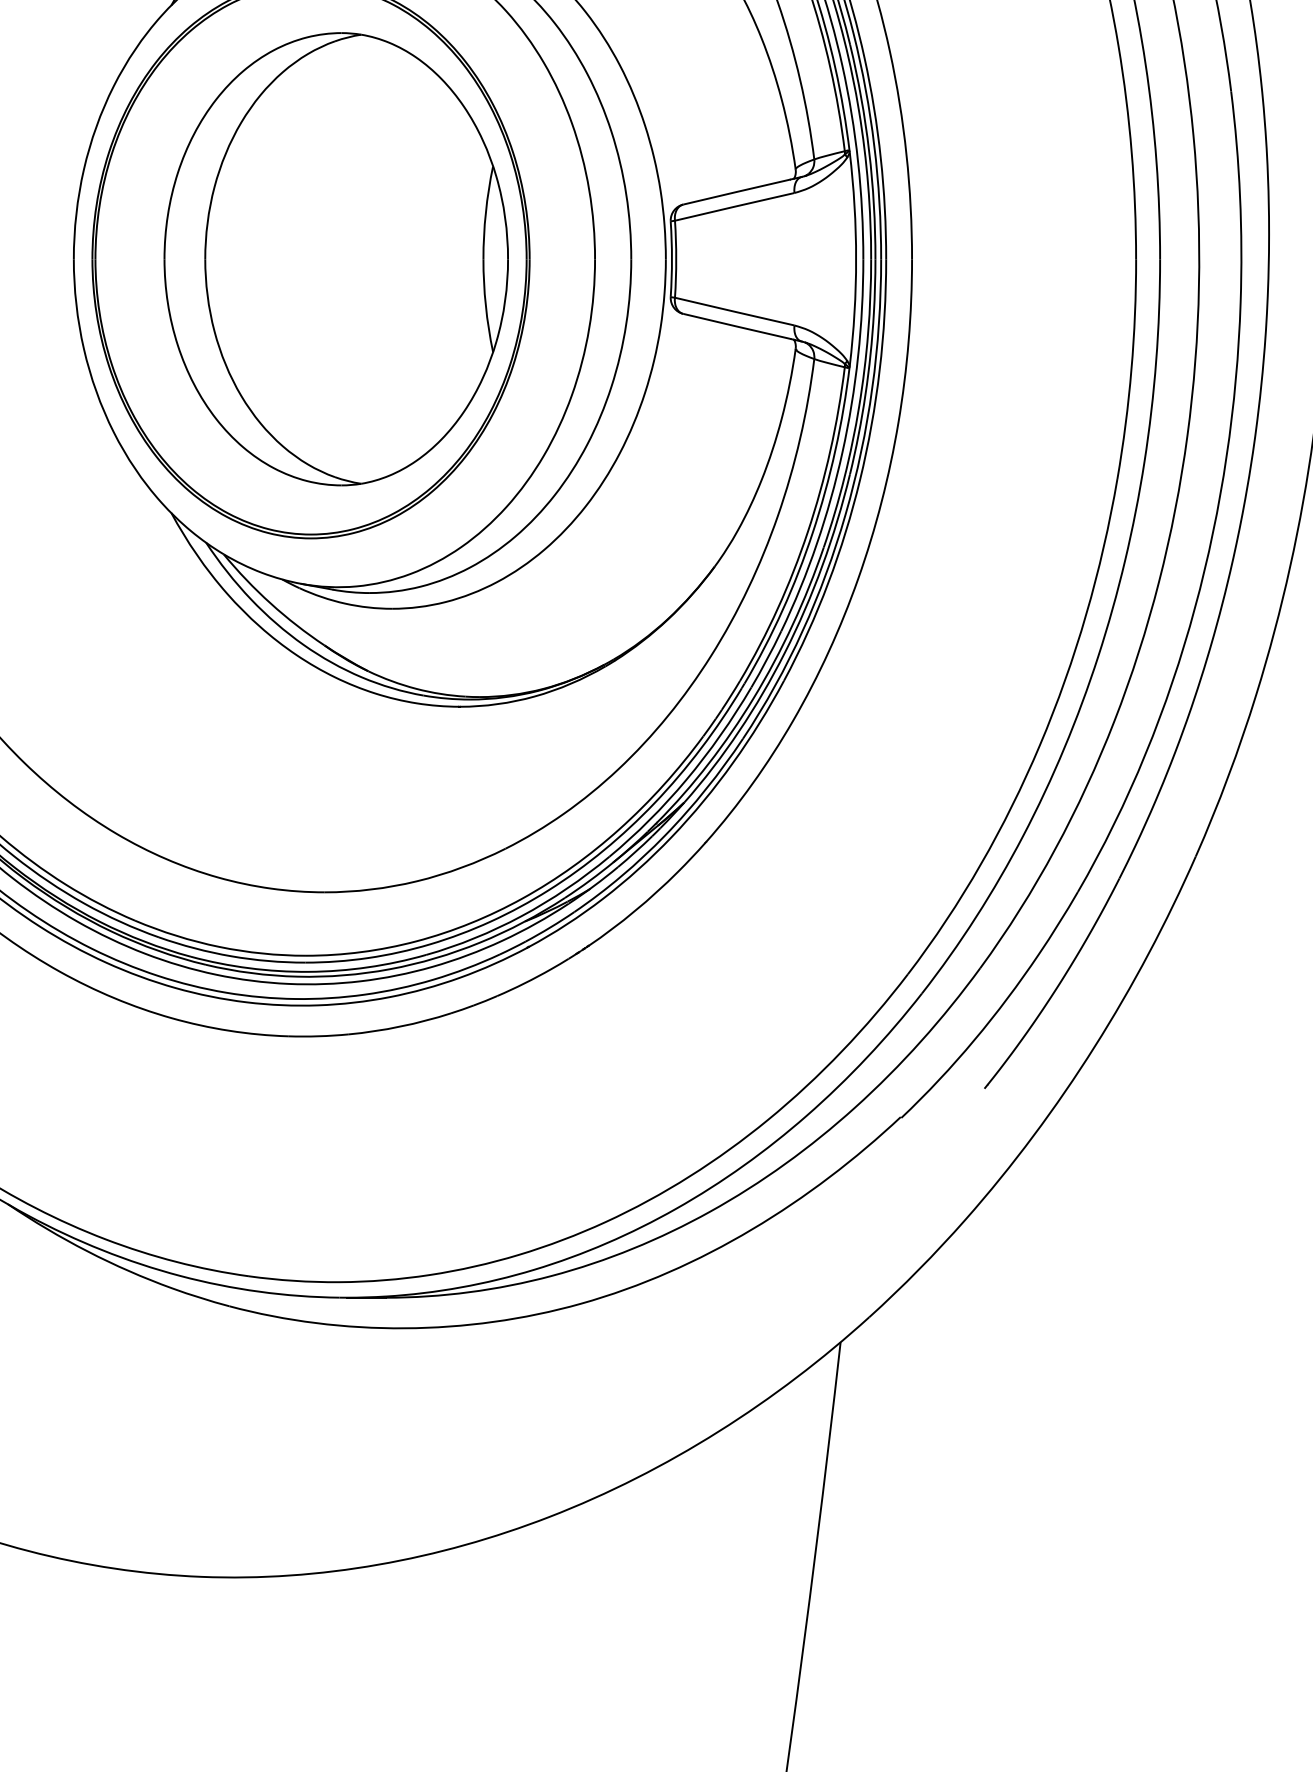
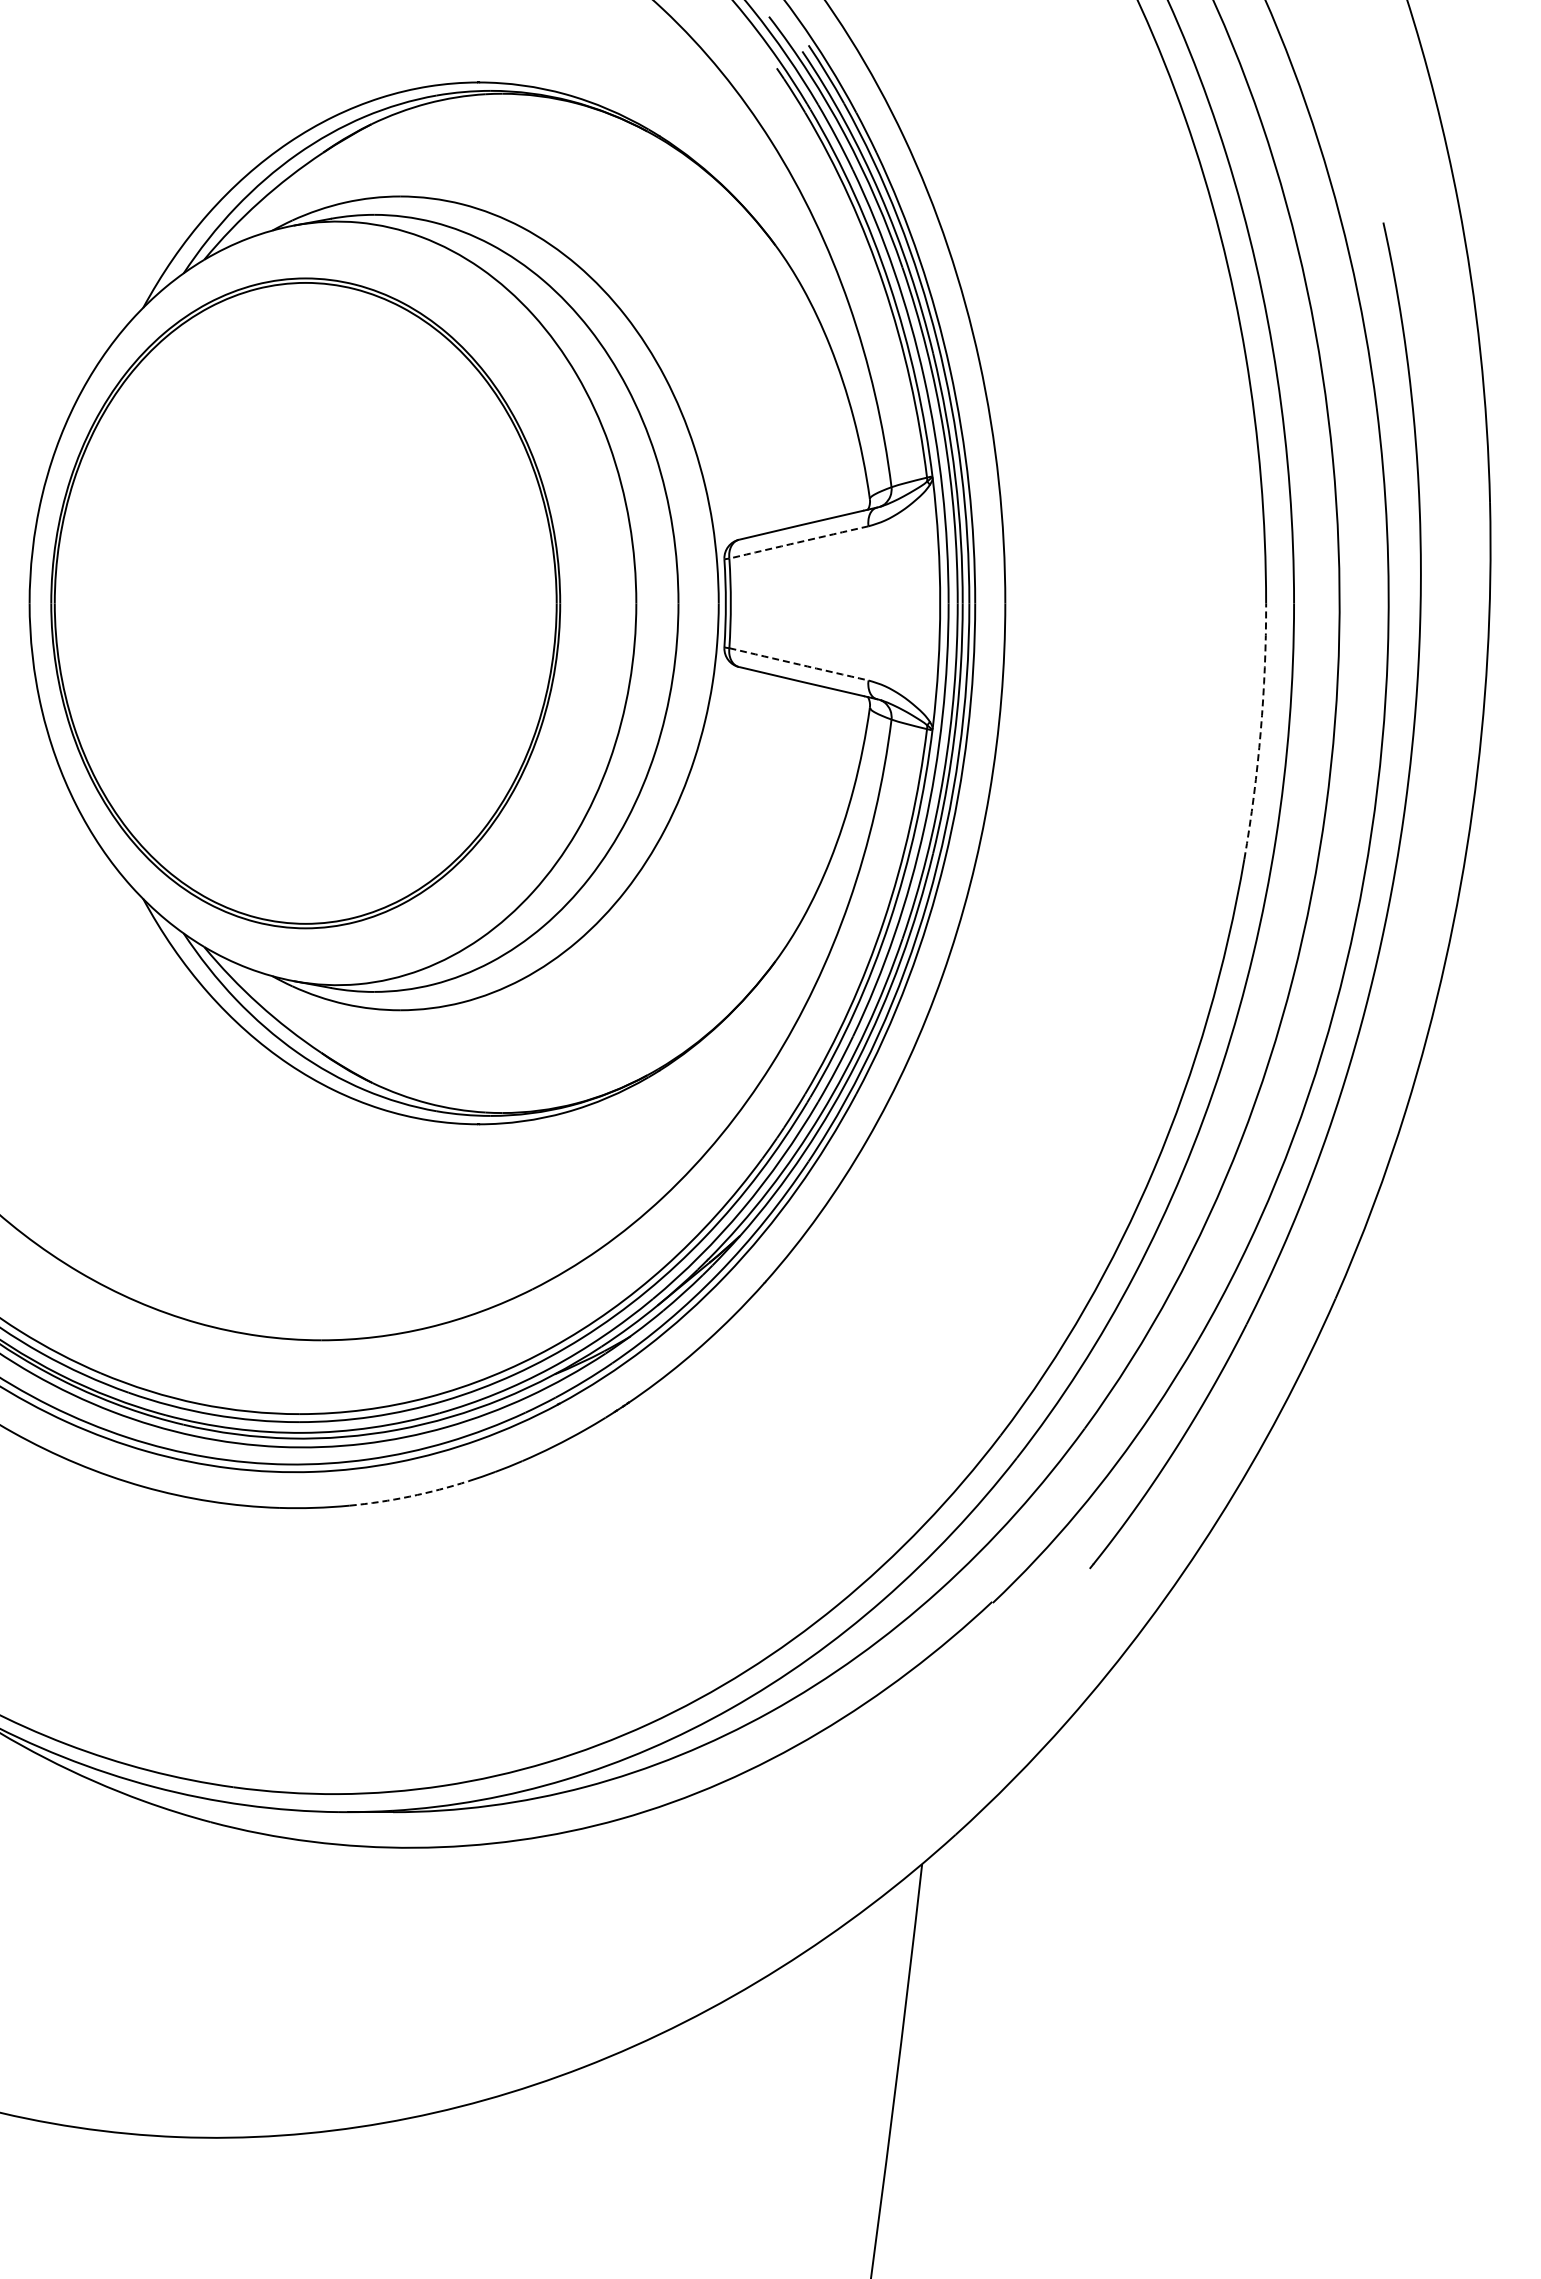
arc: (734, 206) -> (798, 542), solid -> dashed
part: (335, 259) -> (334, 603), removed
arc: (734, 311) -> (798, 664), solid -> dashed
arc: (1131, 369) -> (1260, 731), solid -> dashed
arc: (400, 1026) -> (409, 1496), solid -> dashed

